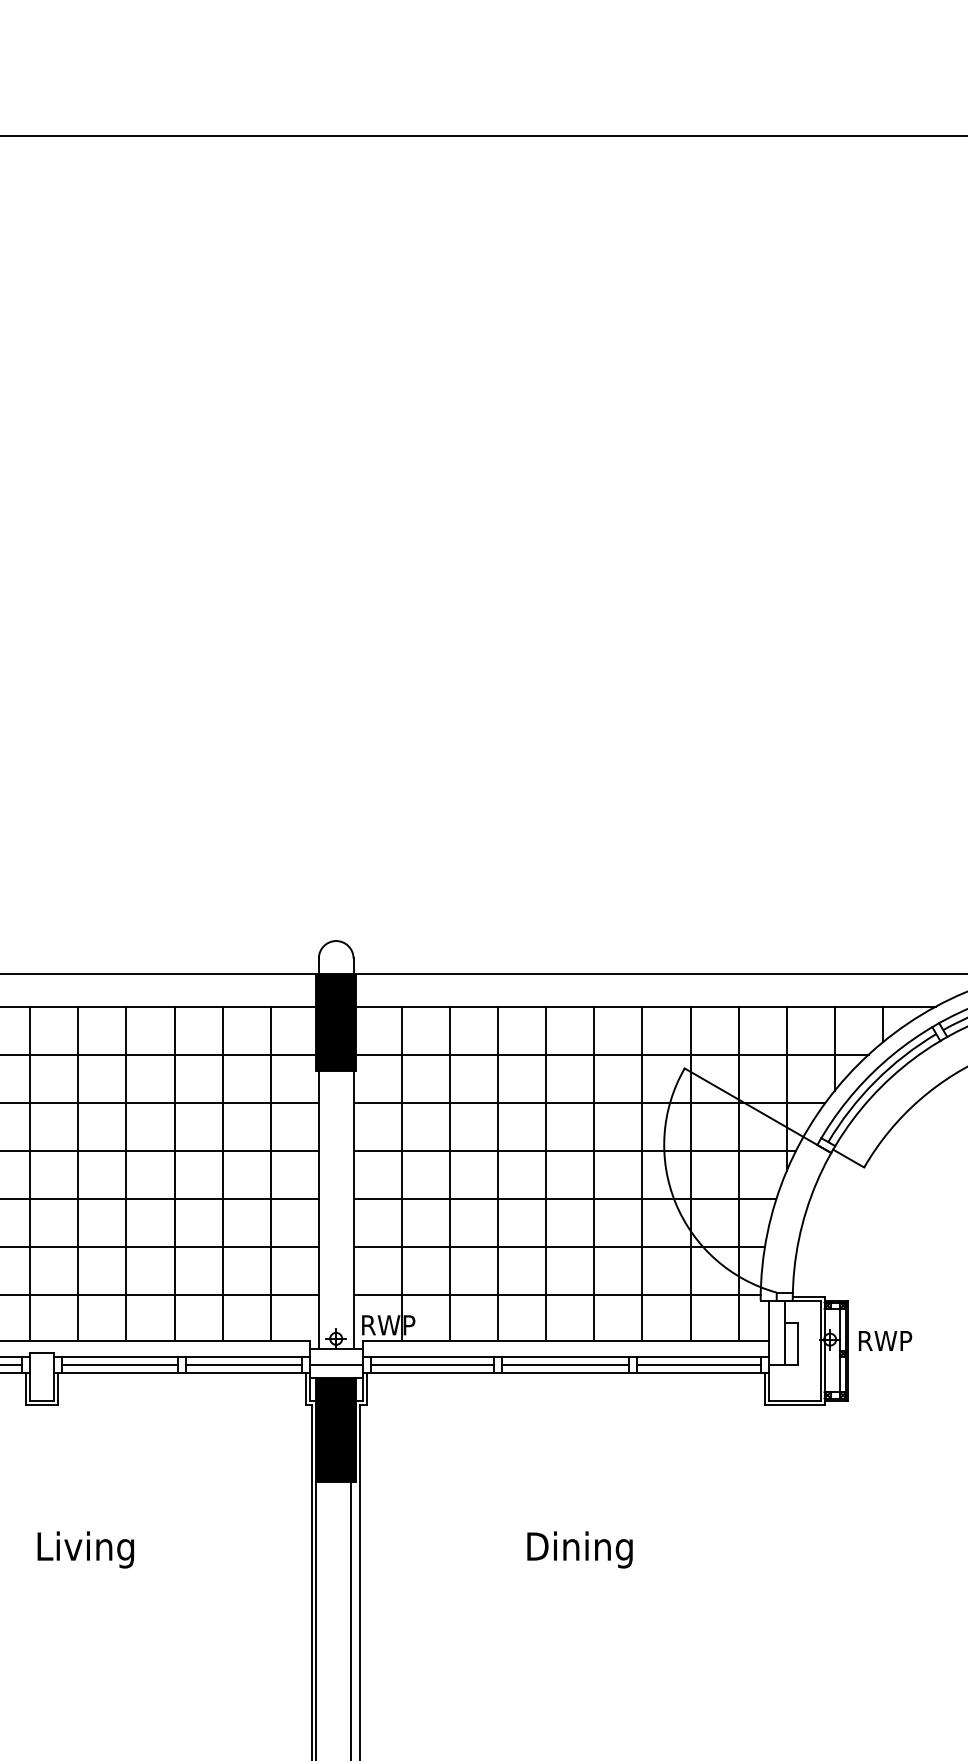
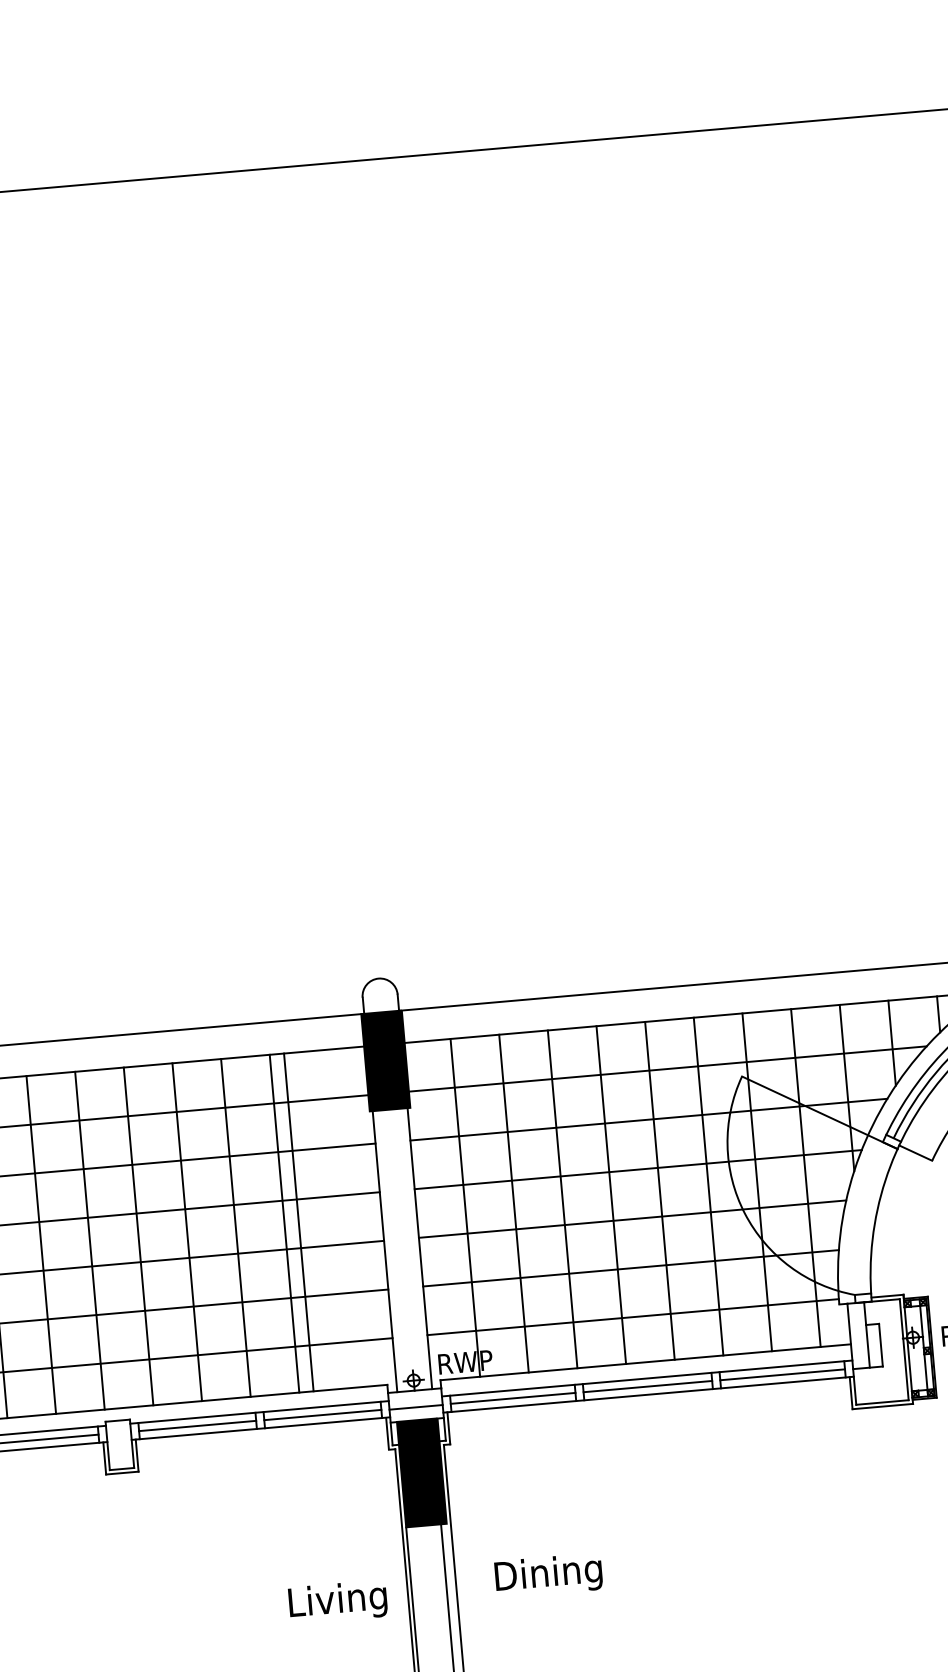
line: (270, 1173) -> (298, 1222), moved
text: (85, 1549) -> (337, 1601), moved
text: (579, 1549) -> (548, 1575), moved

